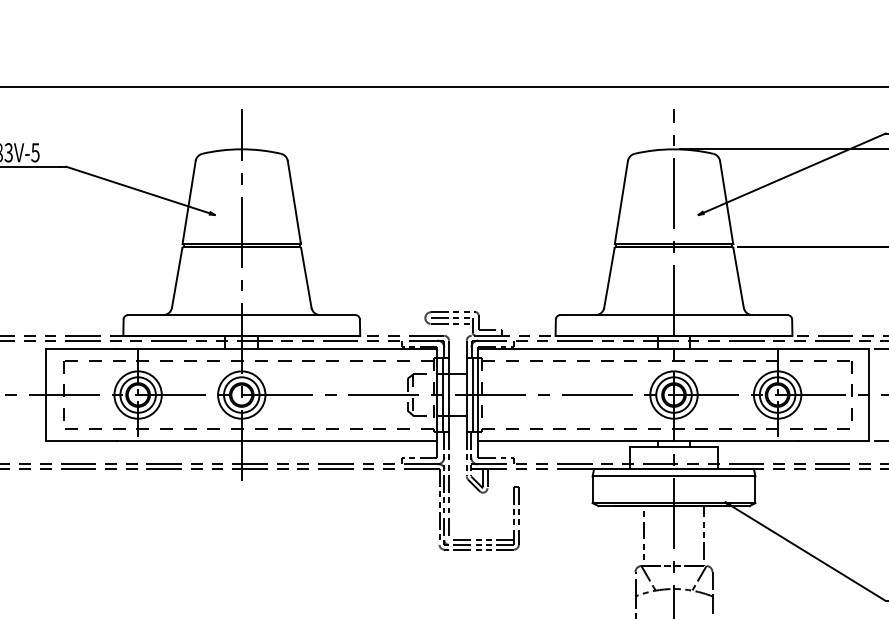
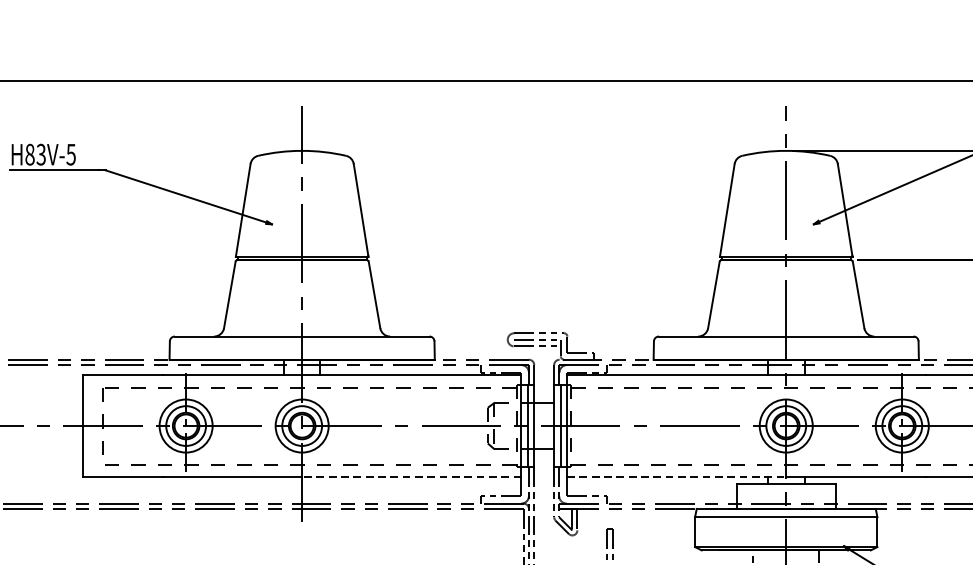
line: (339, 440) -> (411, 476), solid -> dashed
line: (576, 440) -> (677, 476), solid -> dashed

